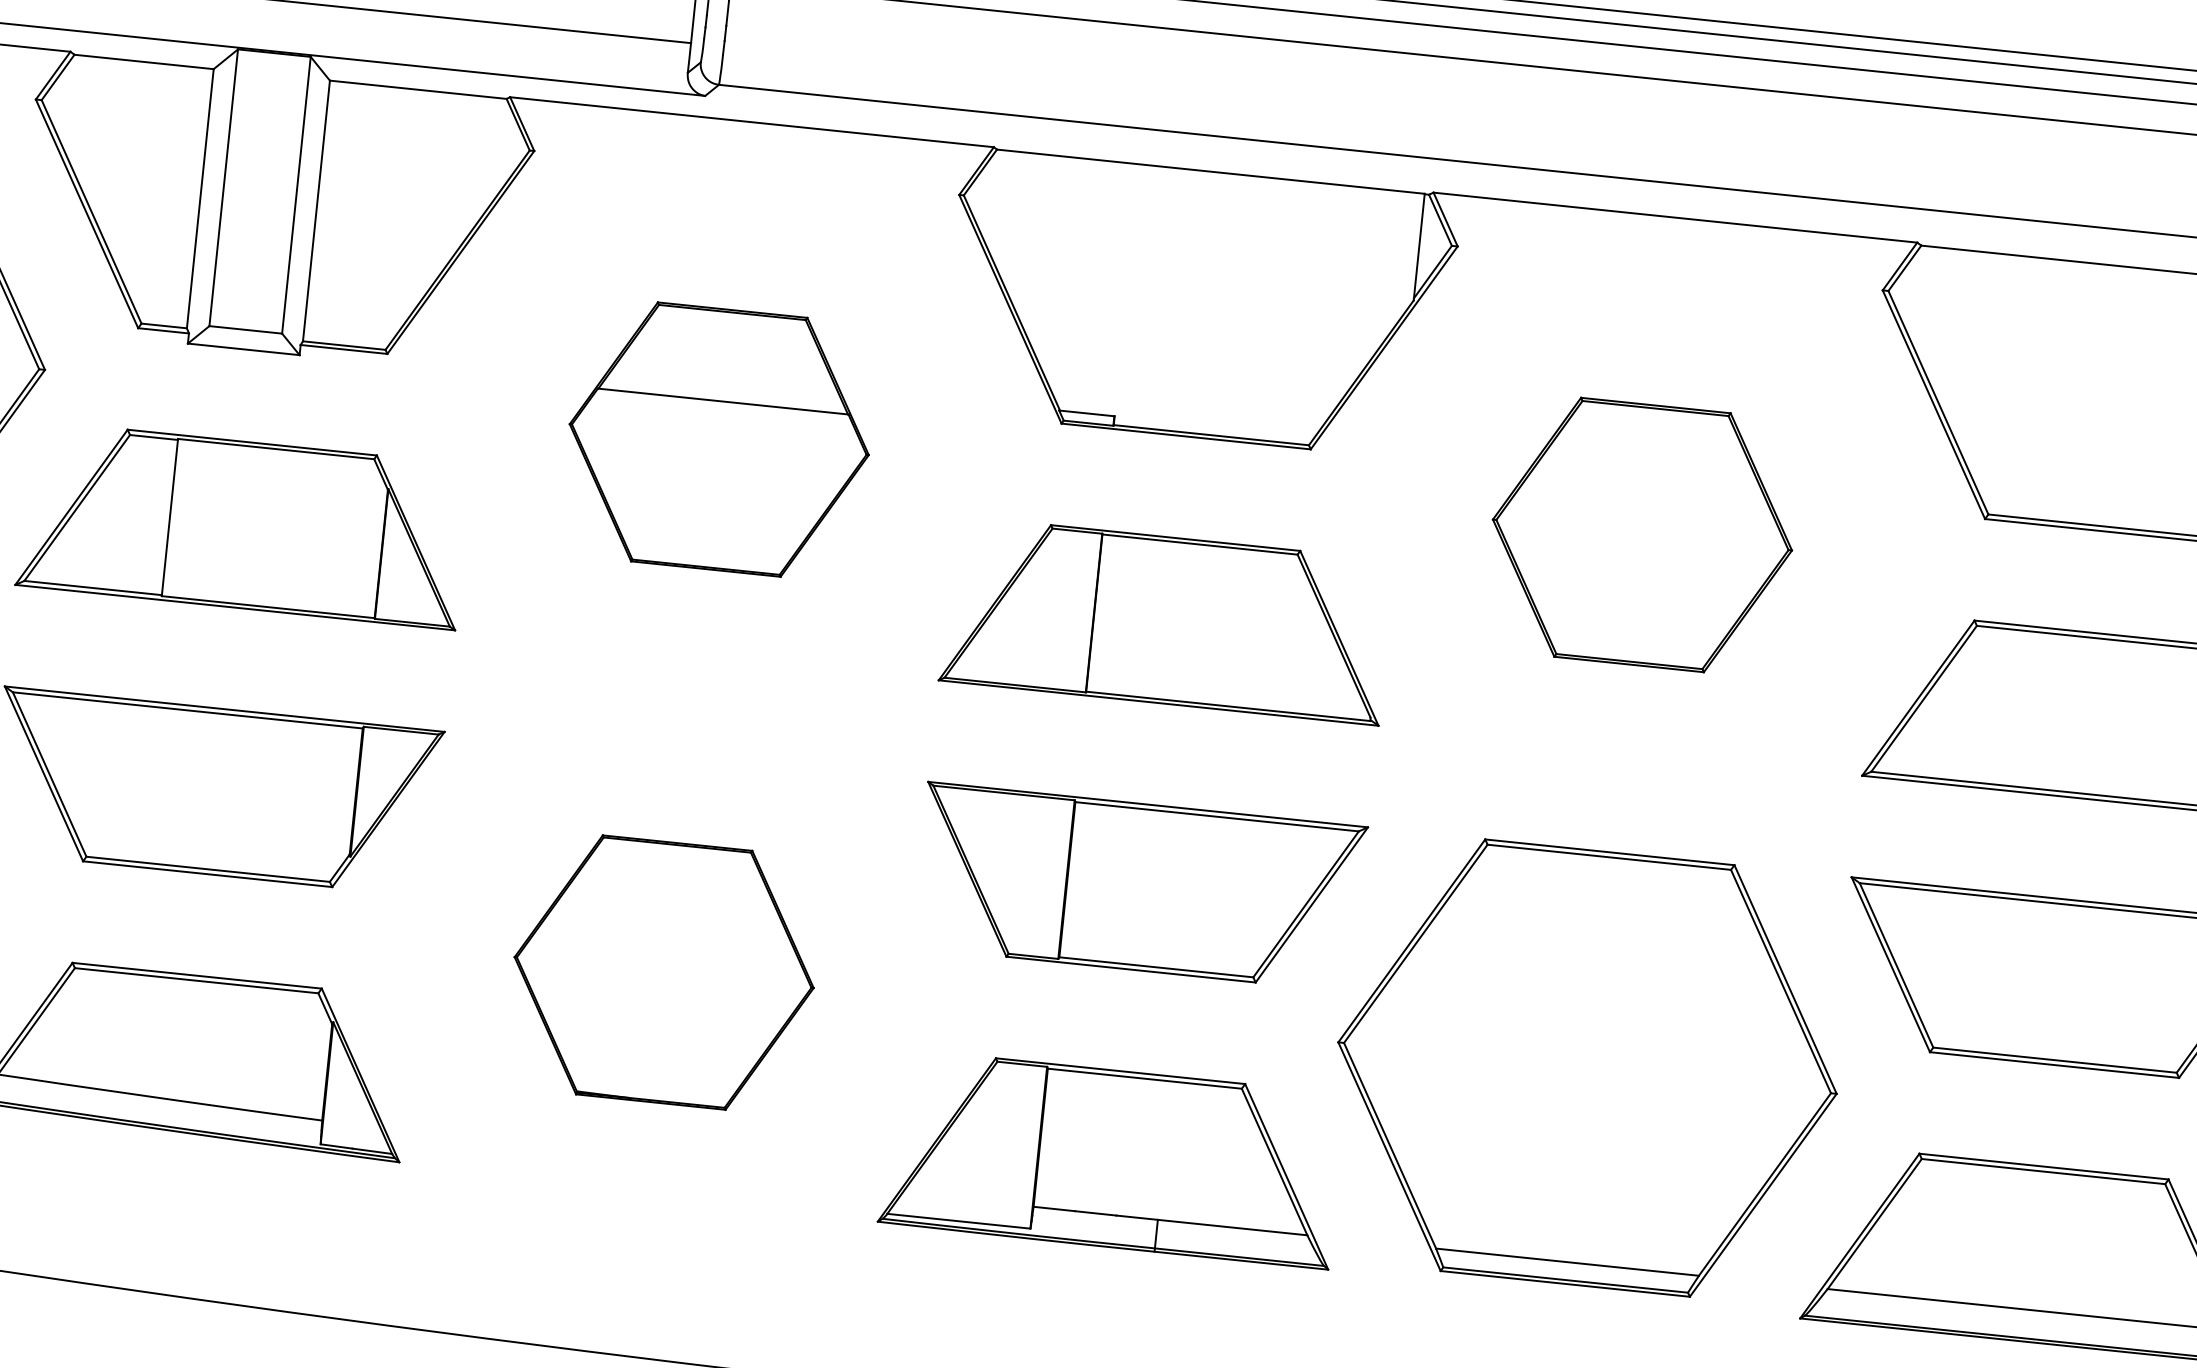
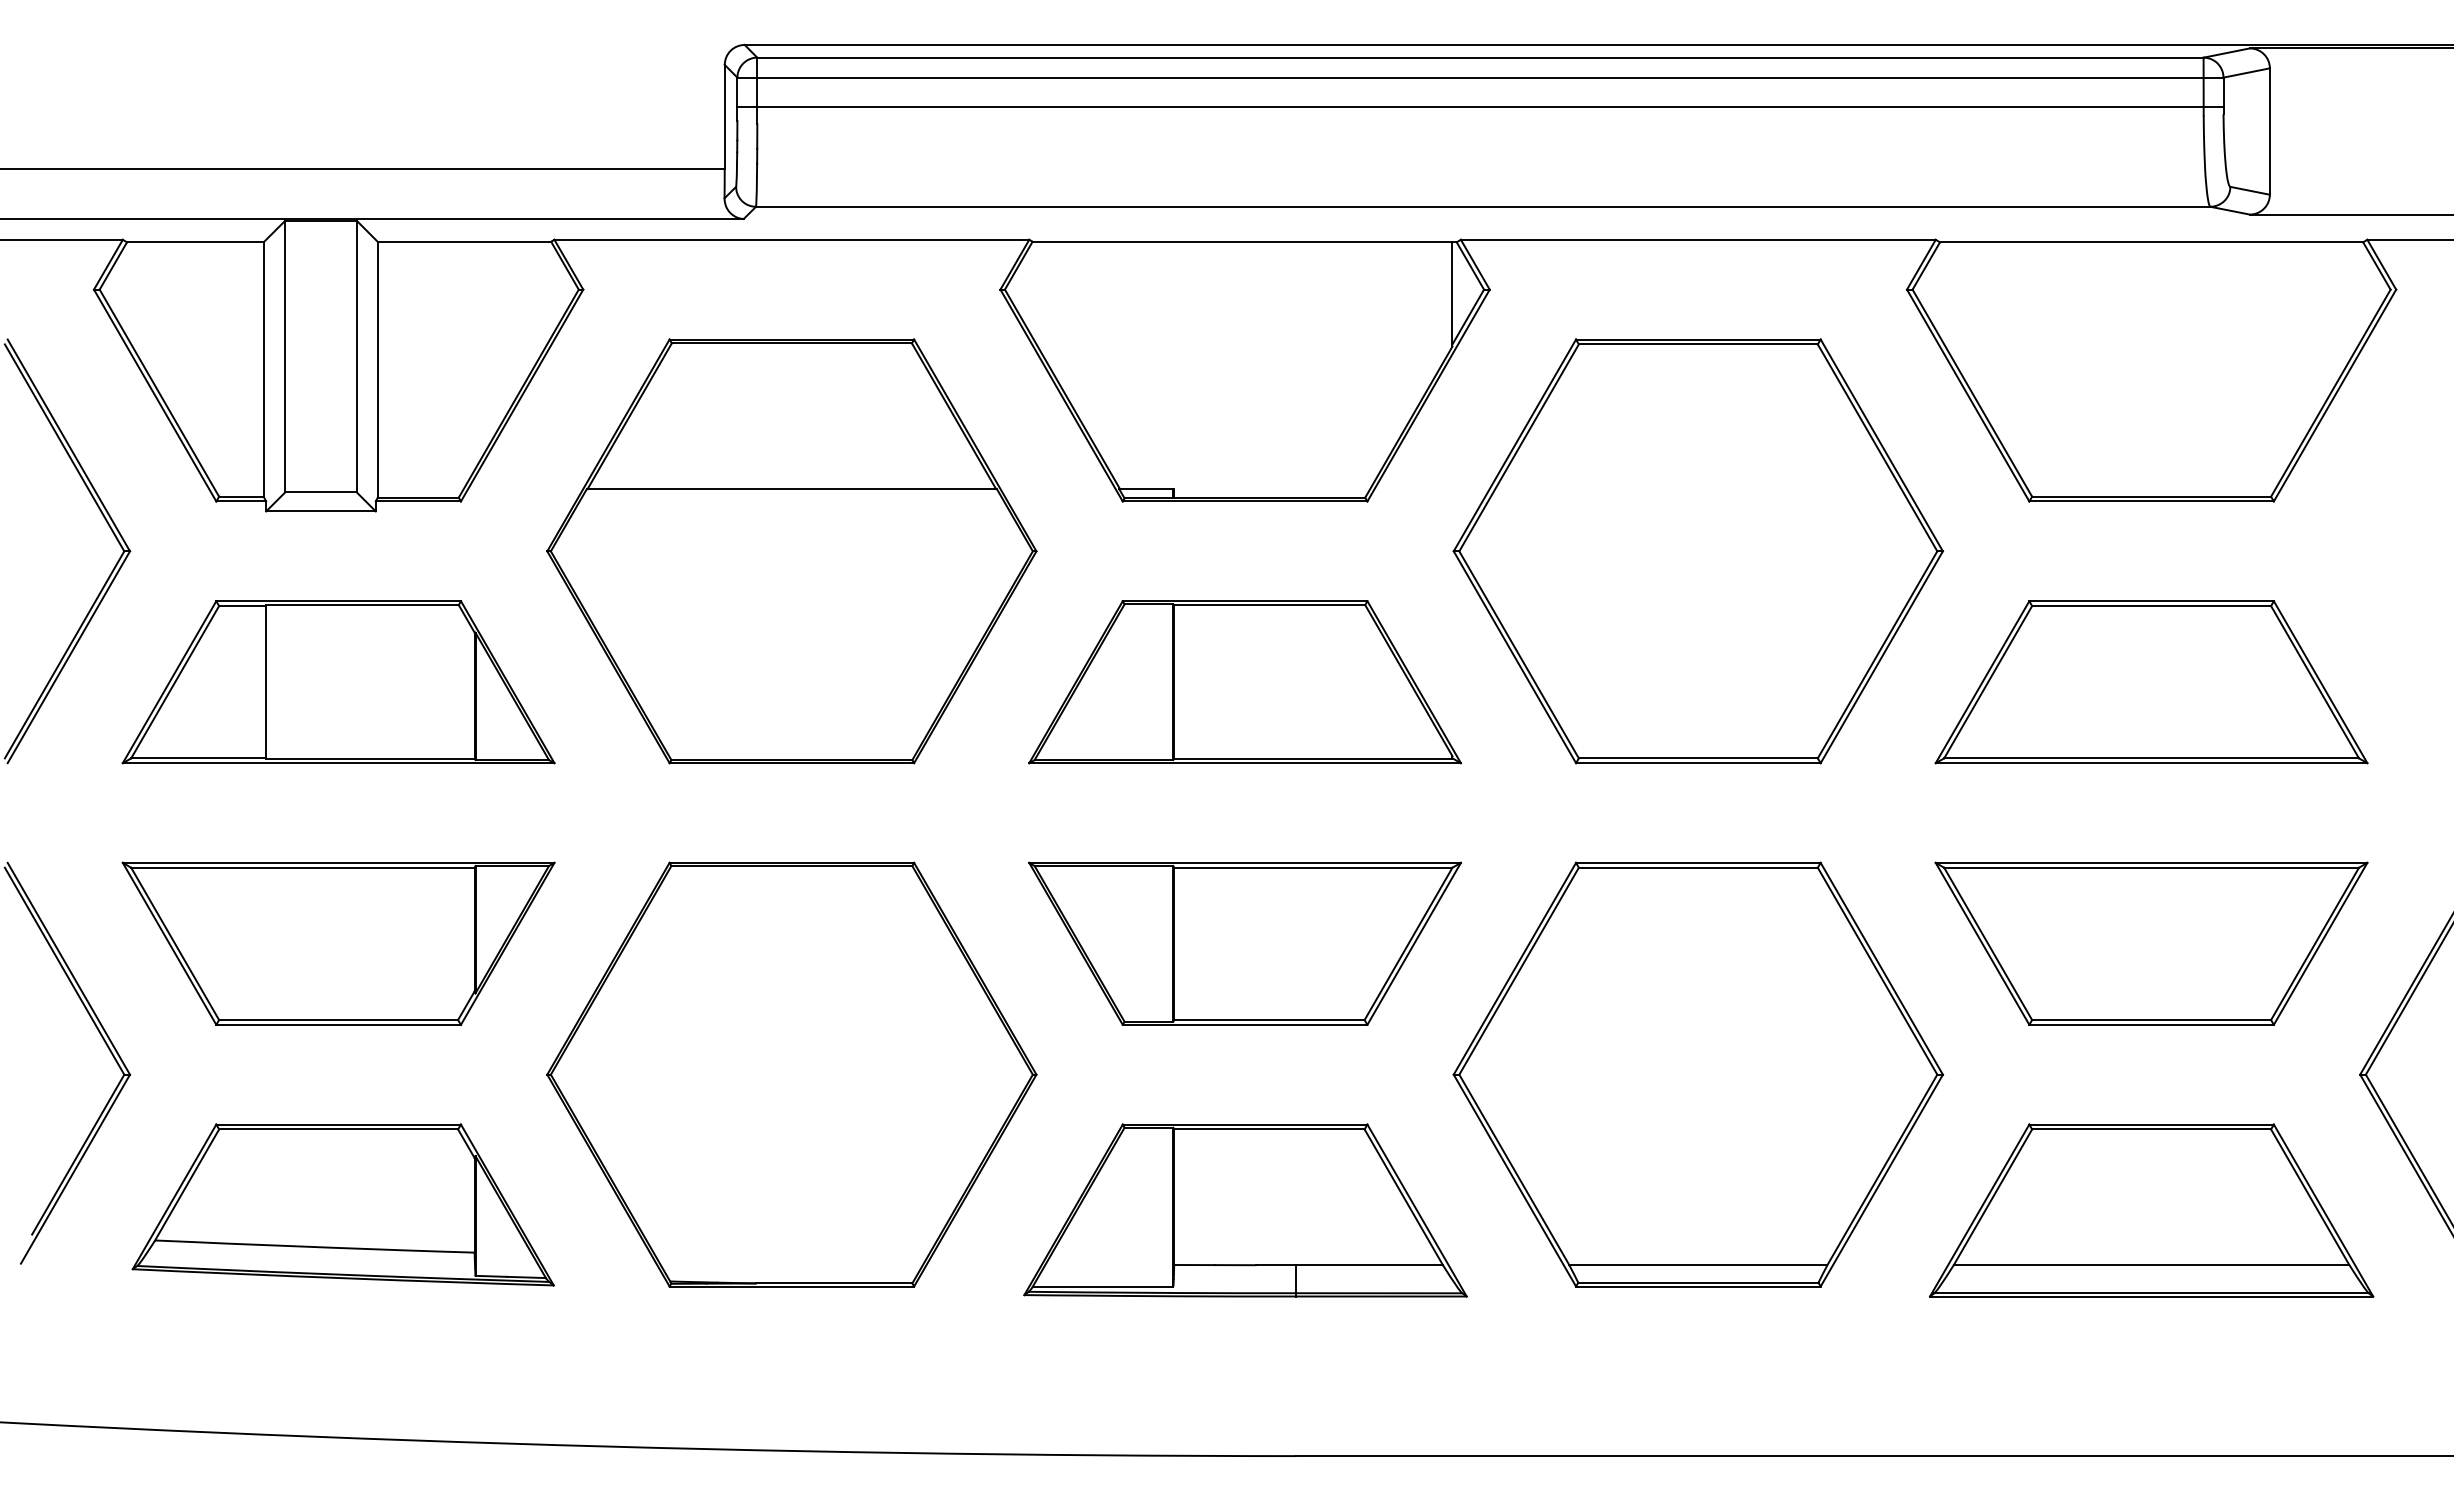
part: (718, 439) -> (791, 551), size x1.67
part: (1641, 535) -> (1697, 551), size x1.67
part: (663, 972) -> (791, 1074), size x1.67

